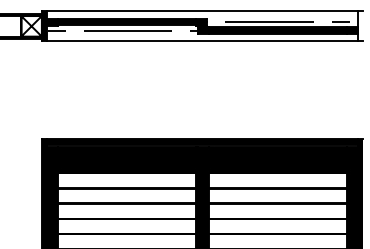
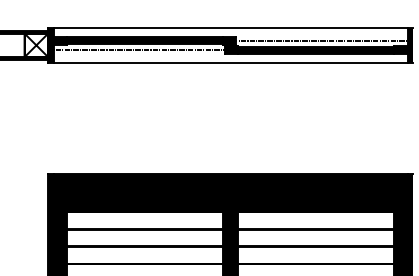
fill: (360, 26) -> (410, 45), added

